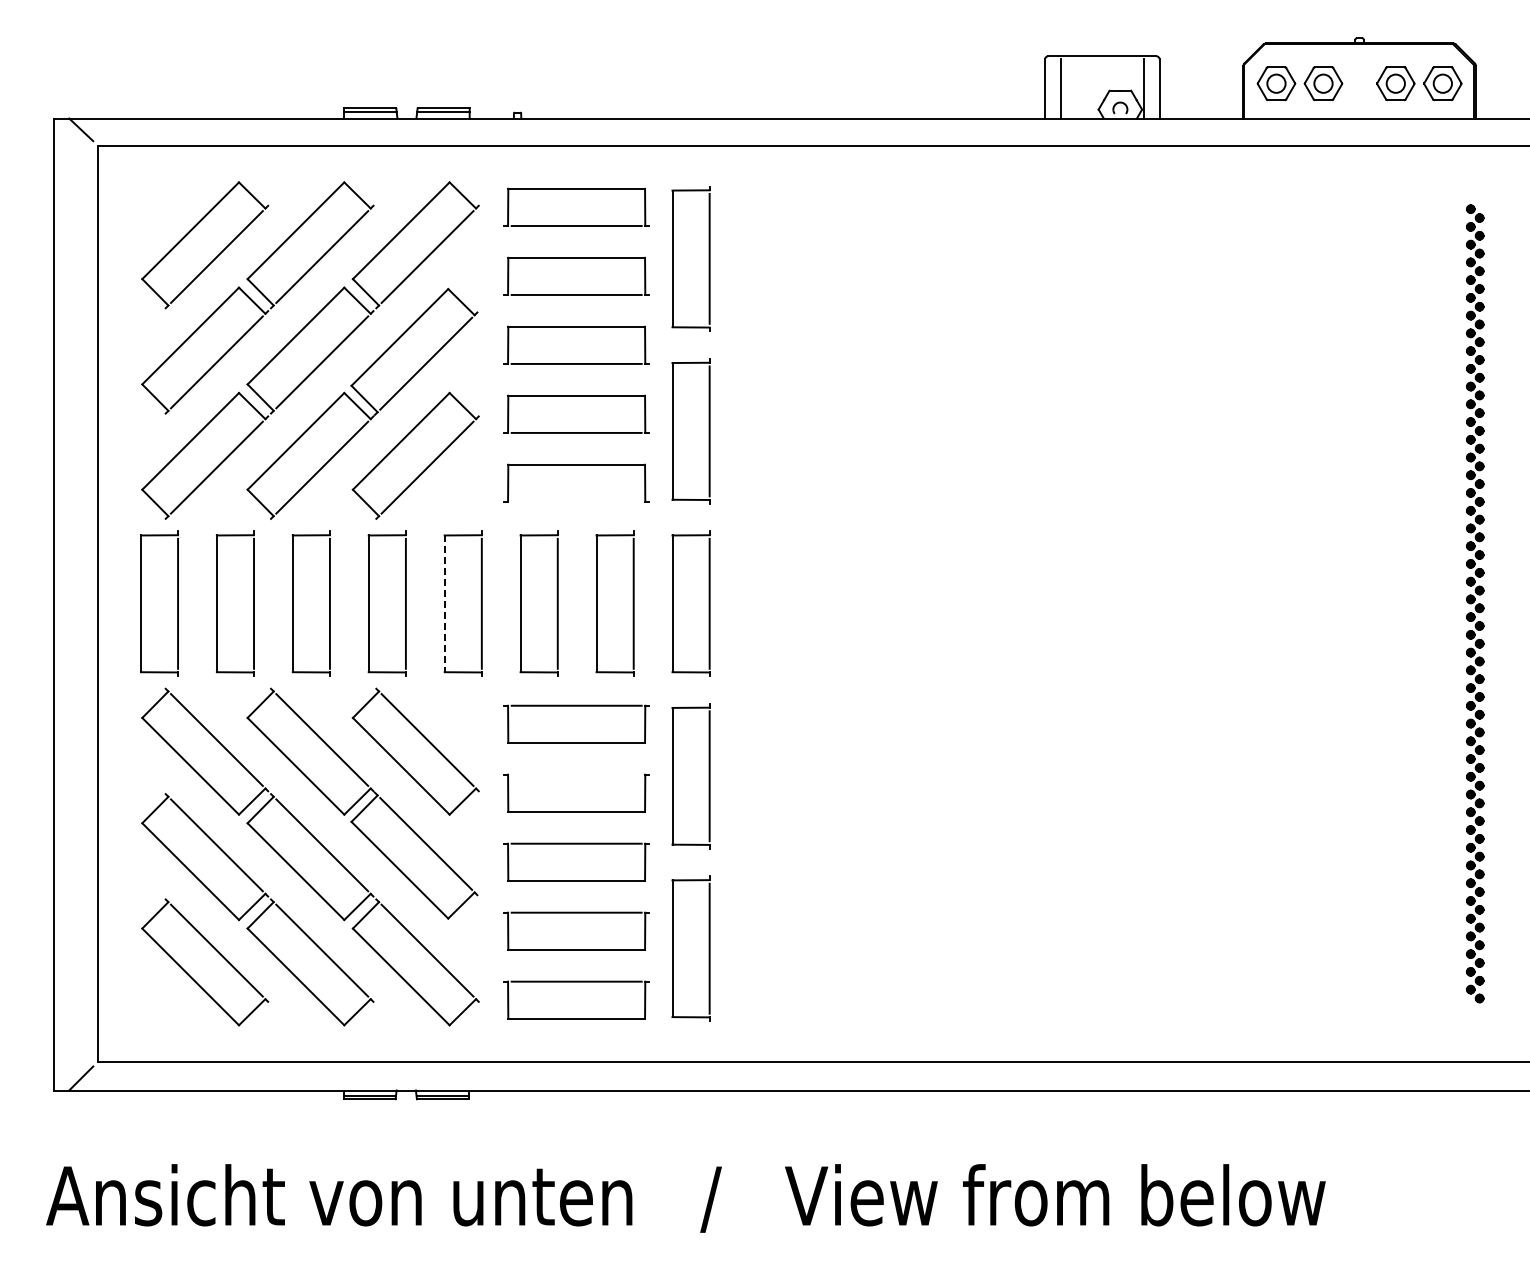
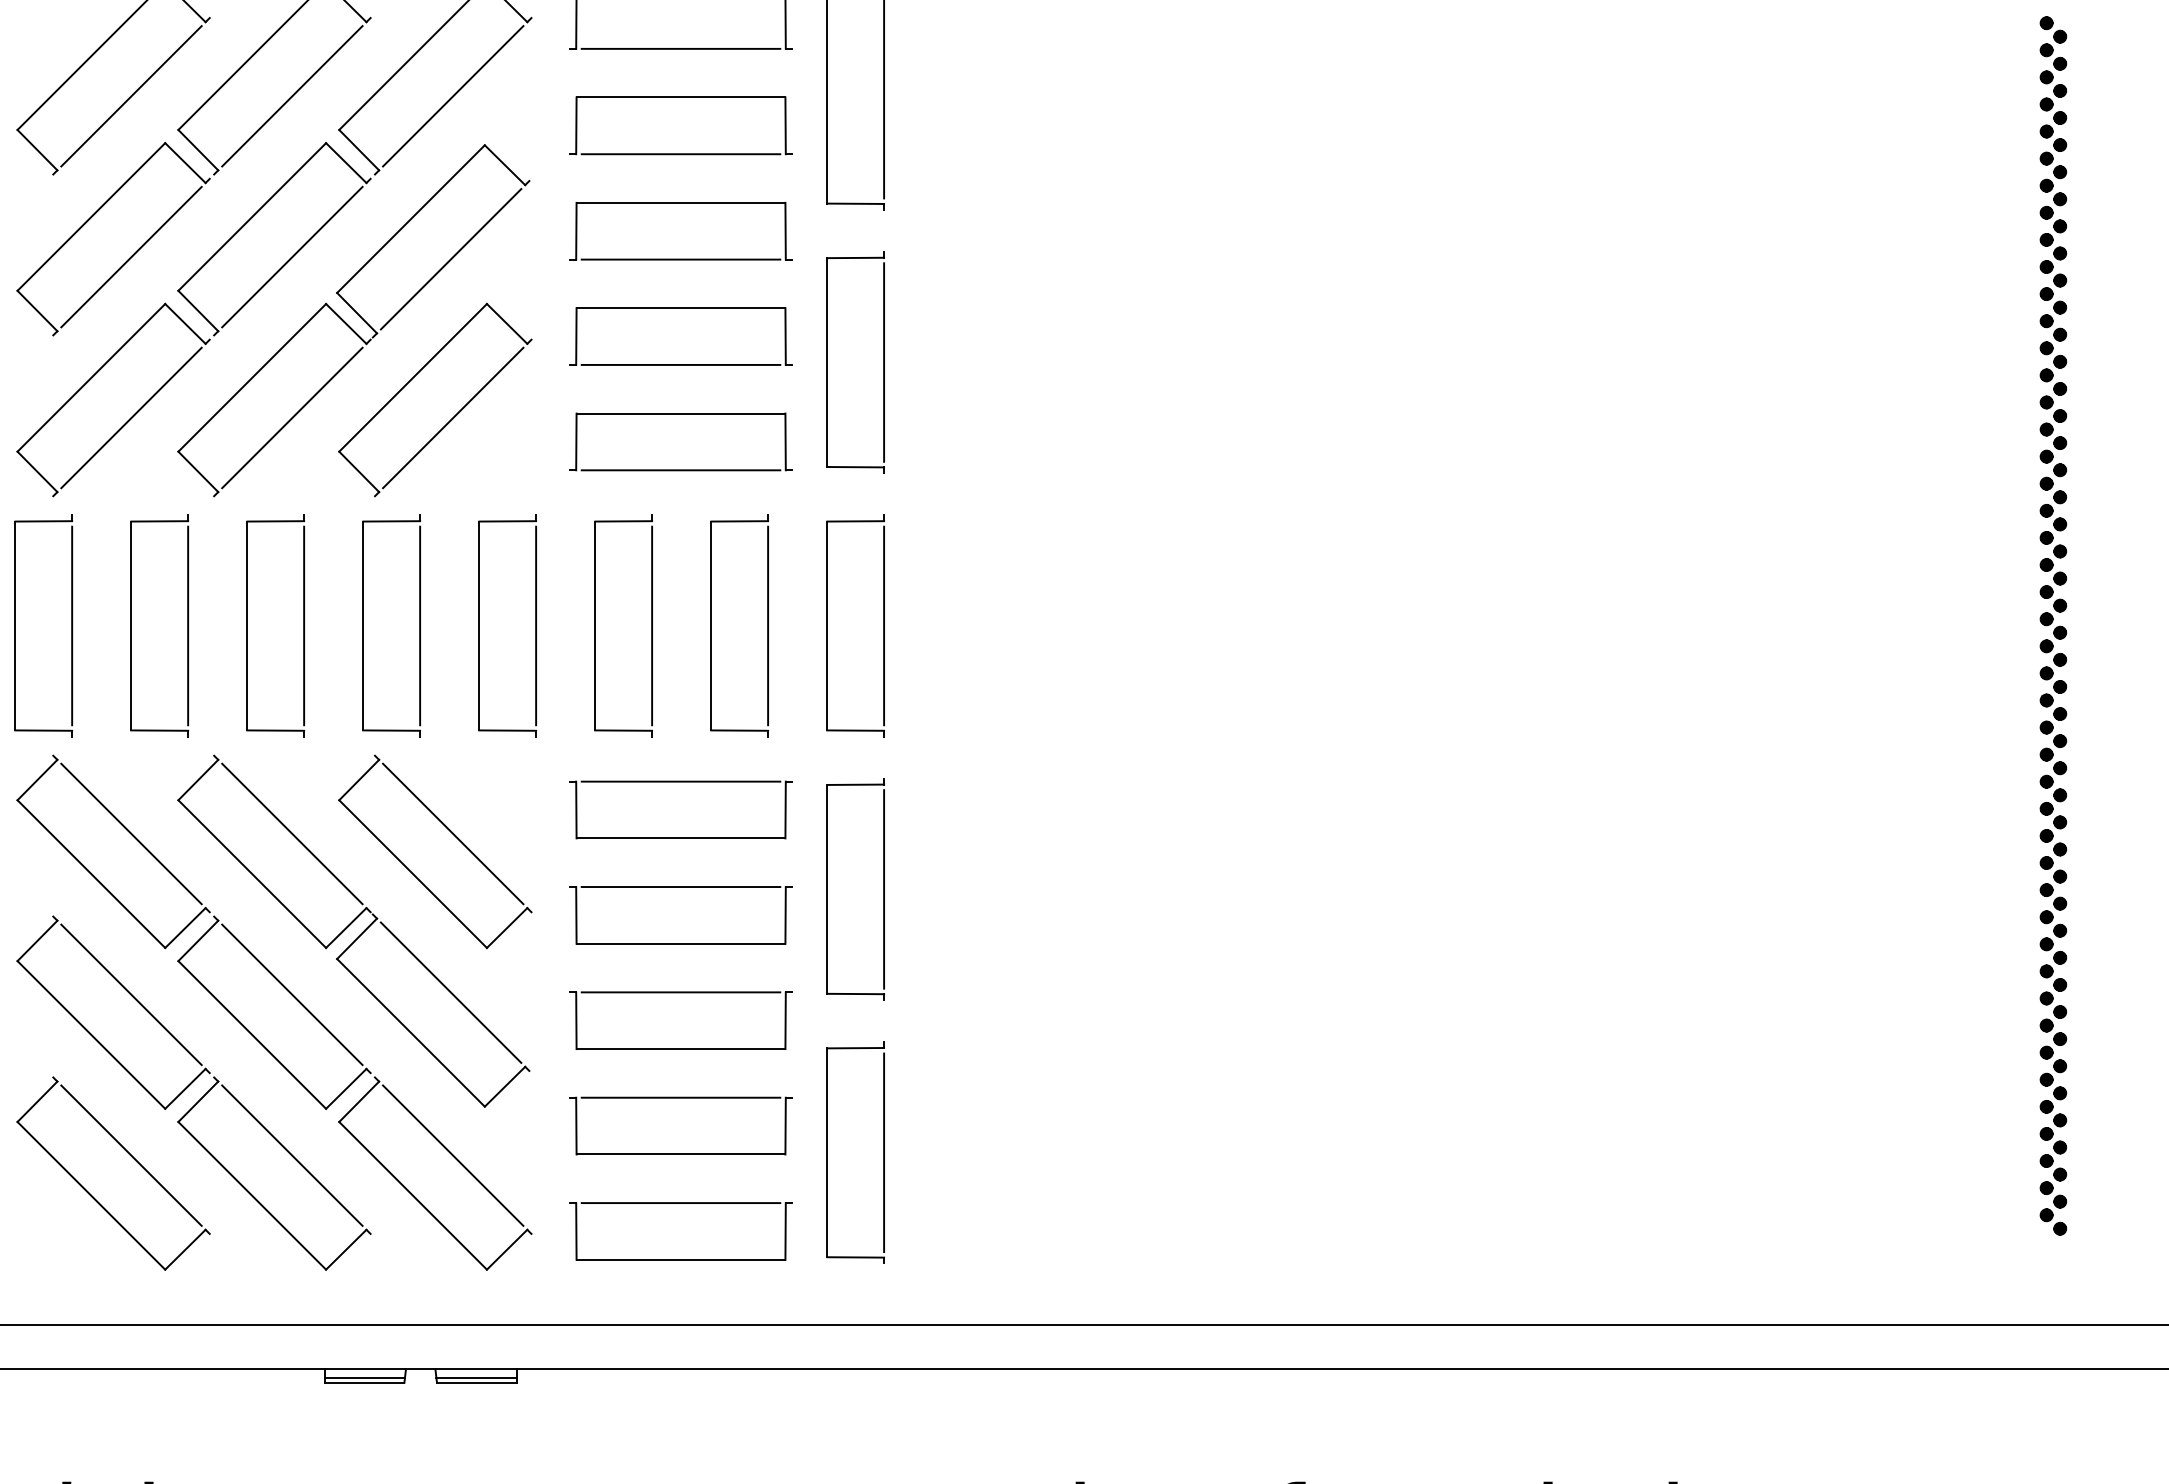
line: (576, 501) -> (680, 469), added
line: (444, 604) -> (479, 626), dashed -> solid
line: (576, 774) -> (680, 886), added

